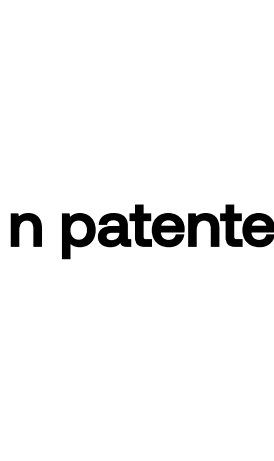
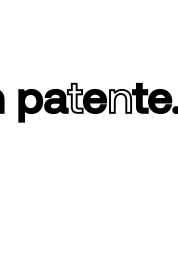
fill: (140, 225) -> (75, 98), removed
fill: (203, 229) -> (120, 101), removed

